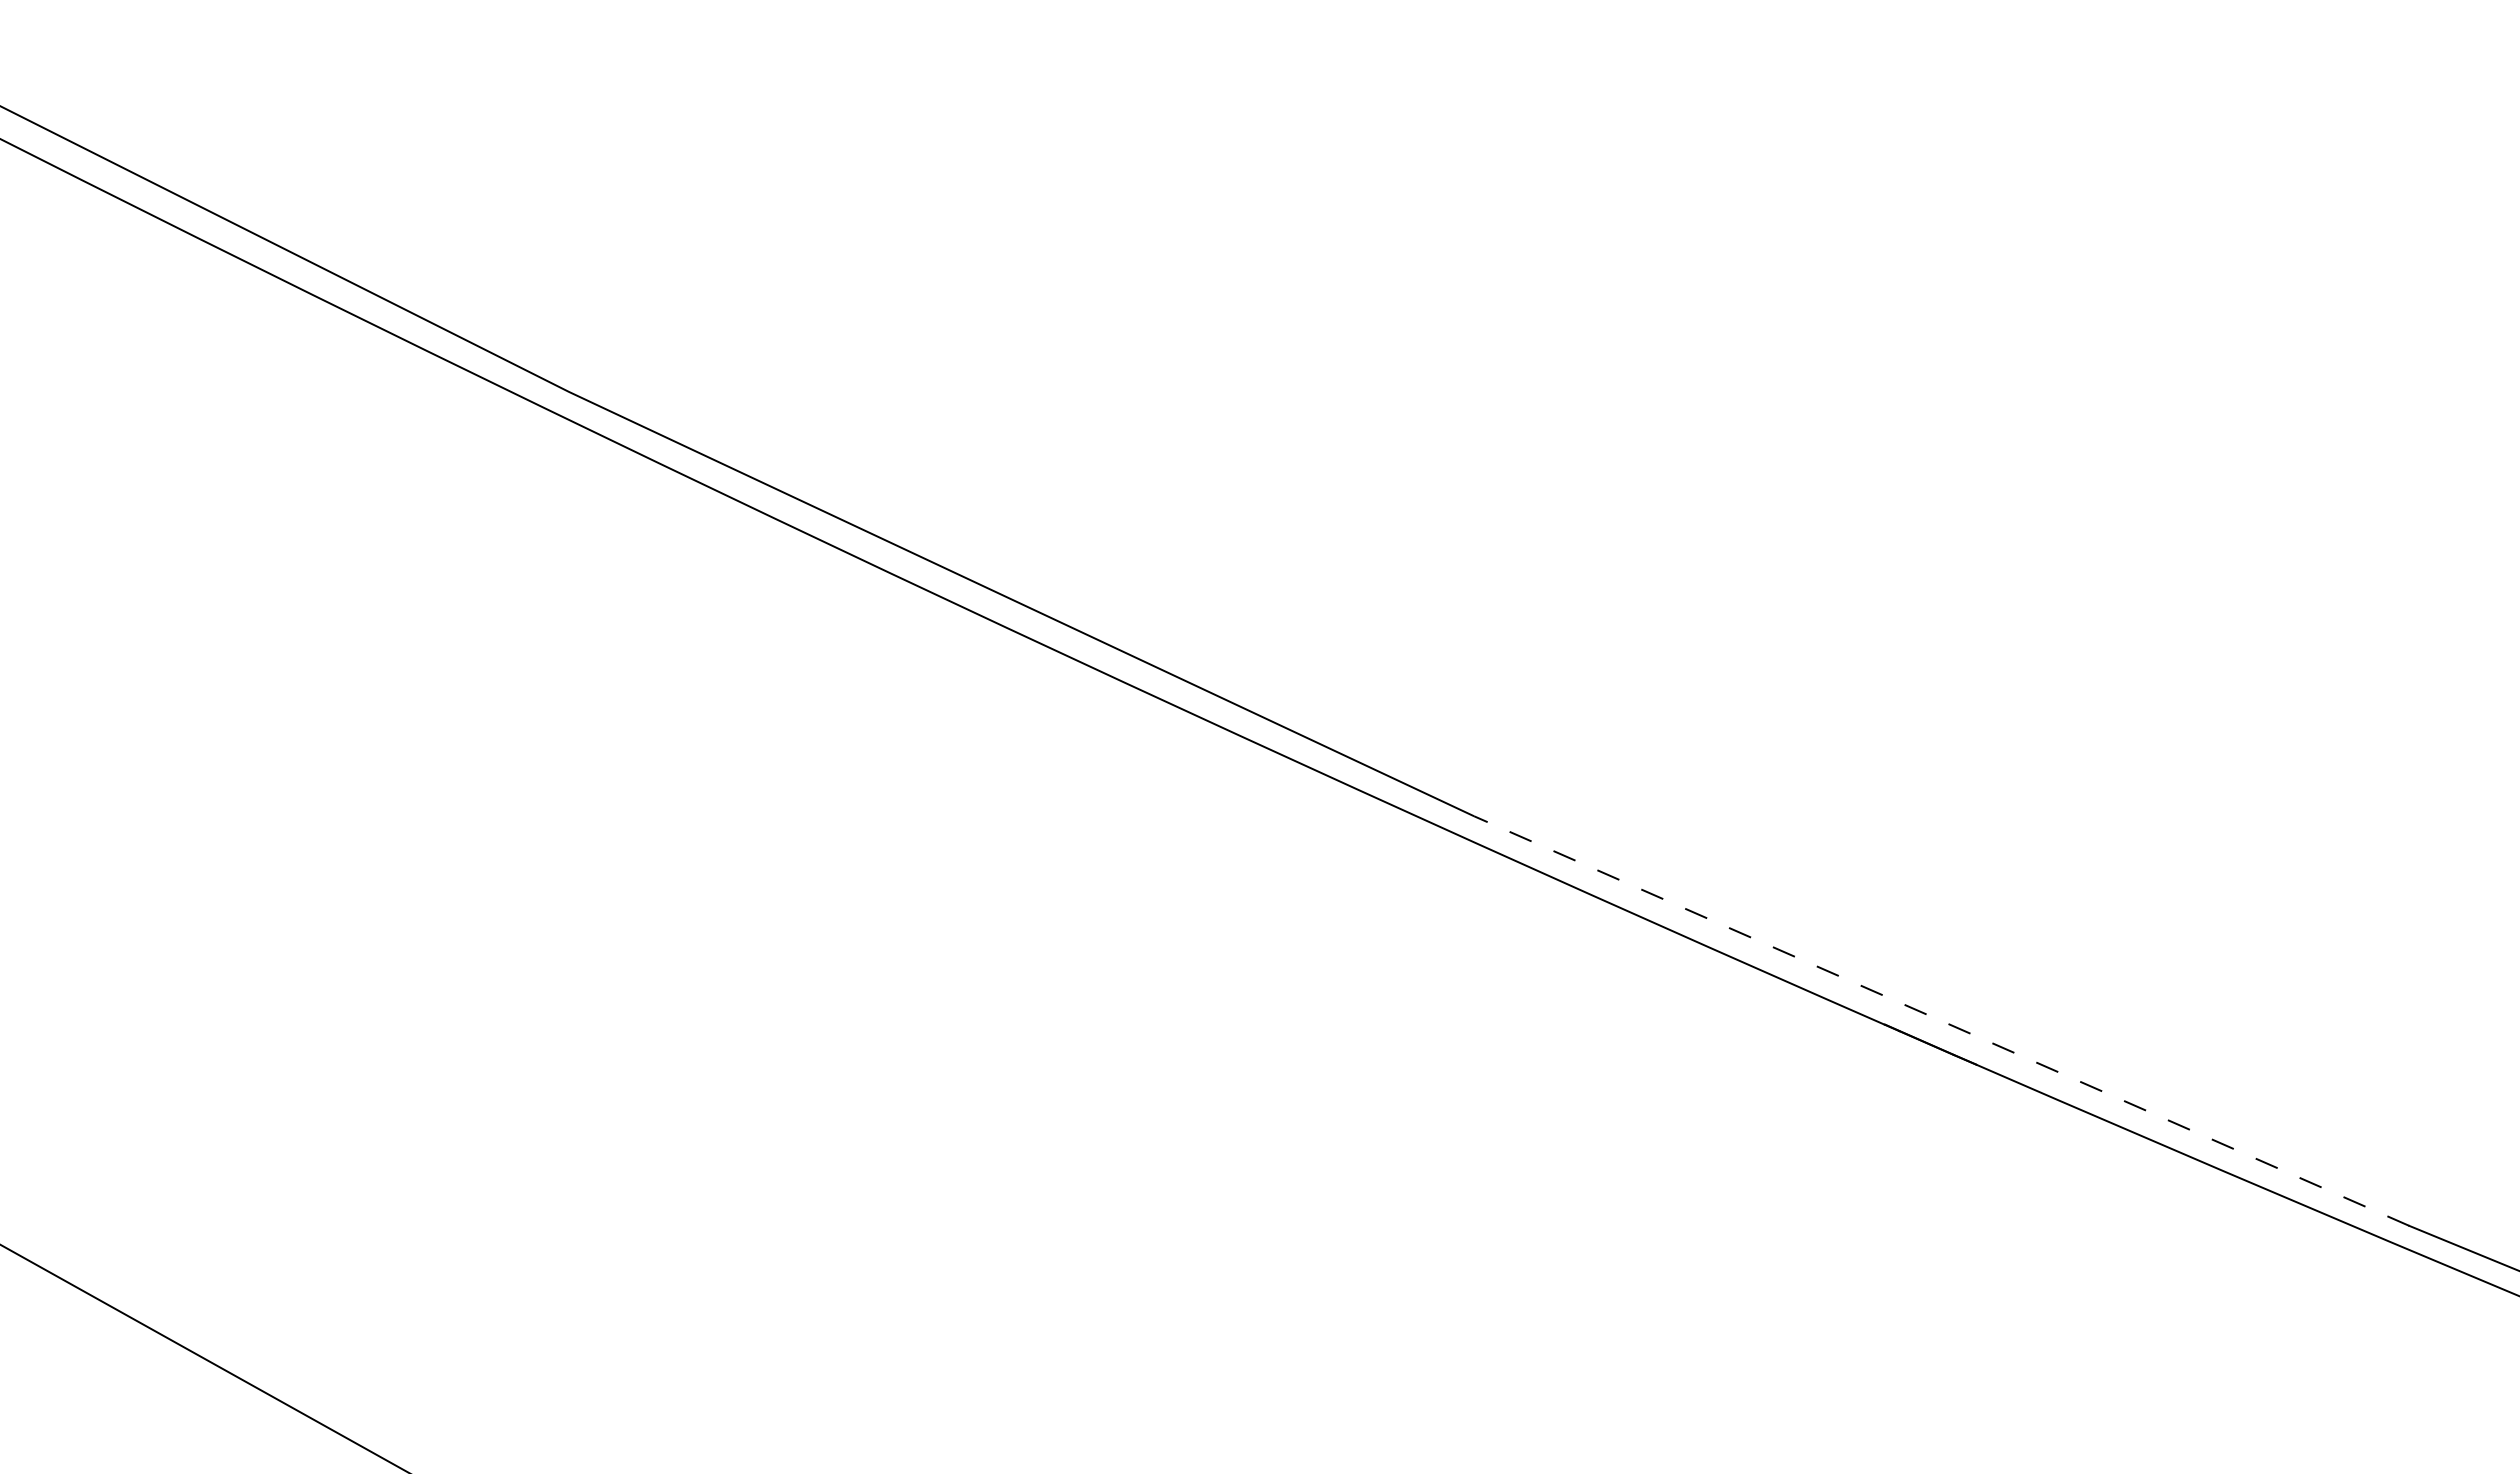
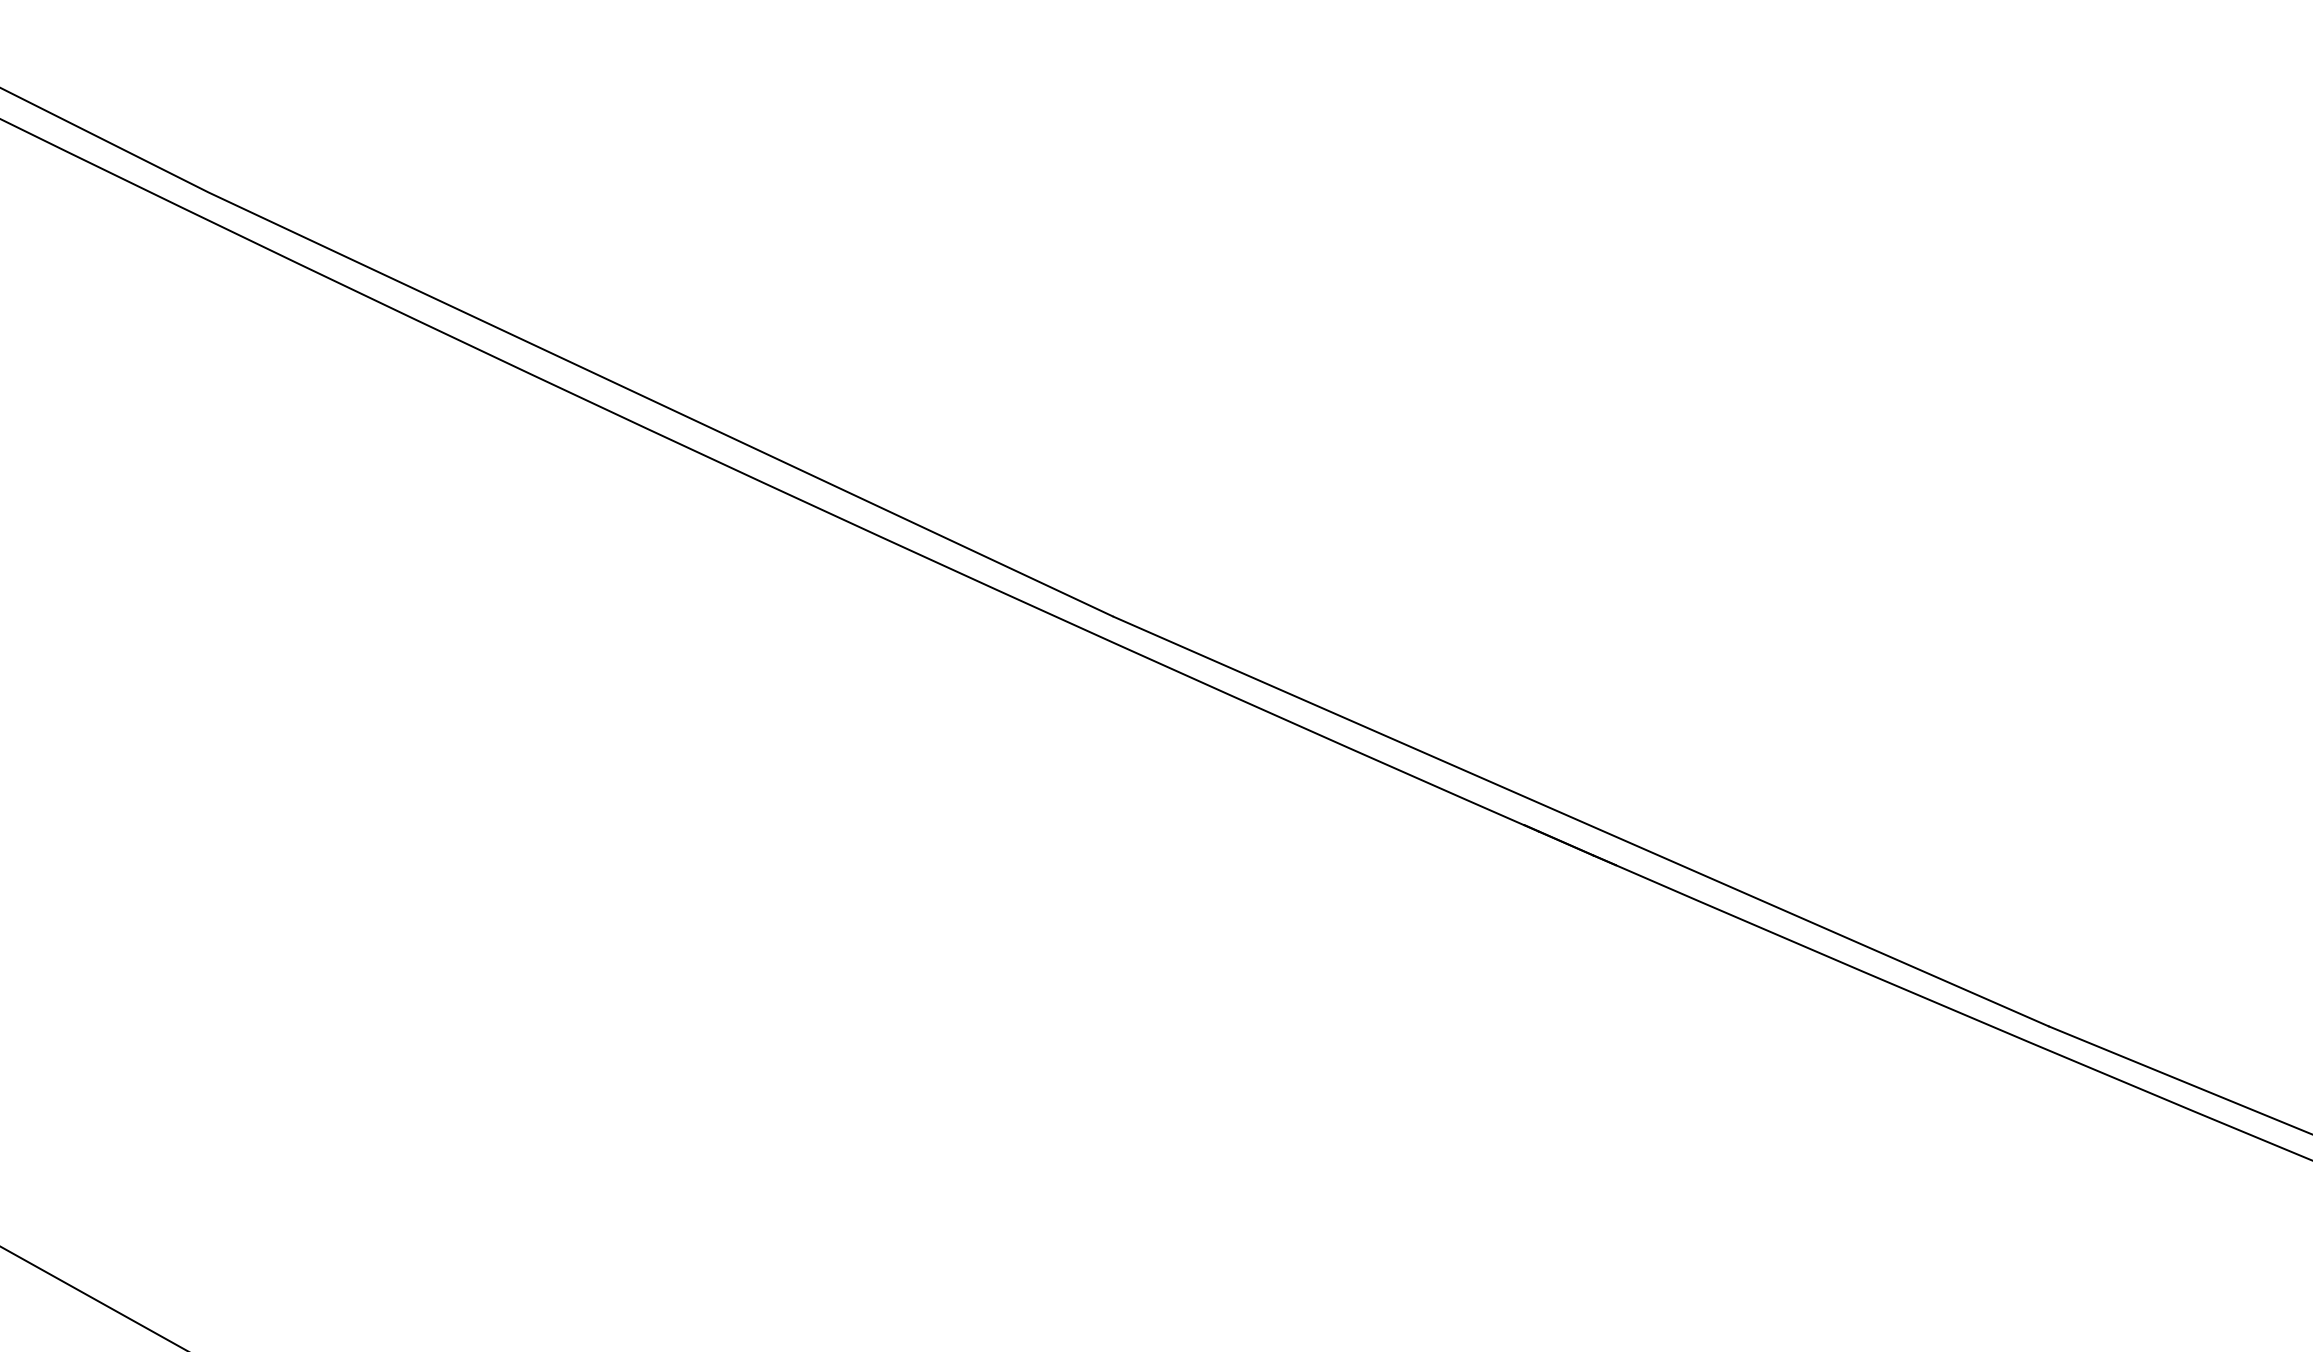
line: (1941, 1020) -> (1581, 821), dashed -> solid

